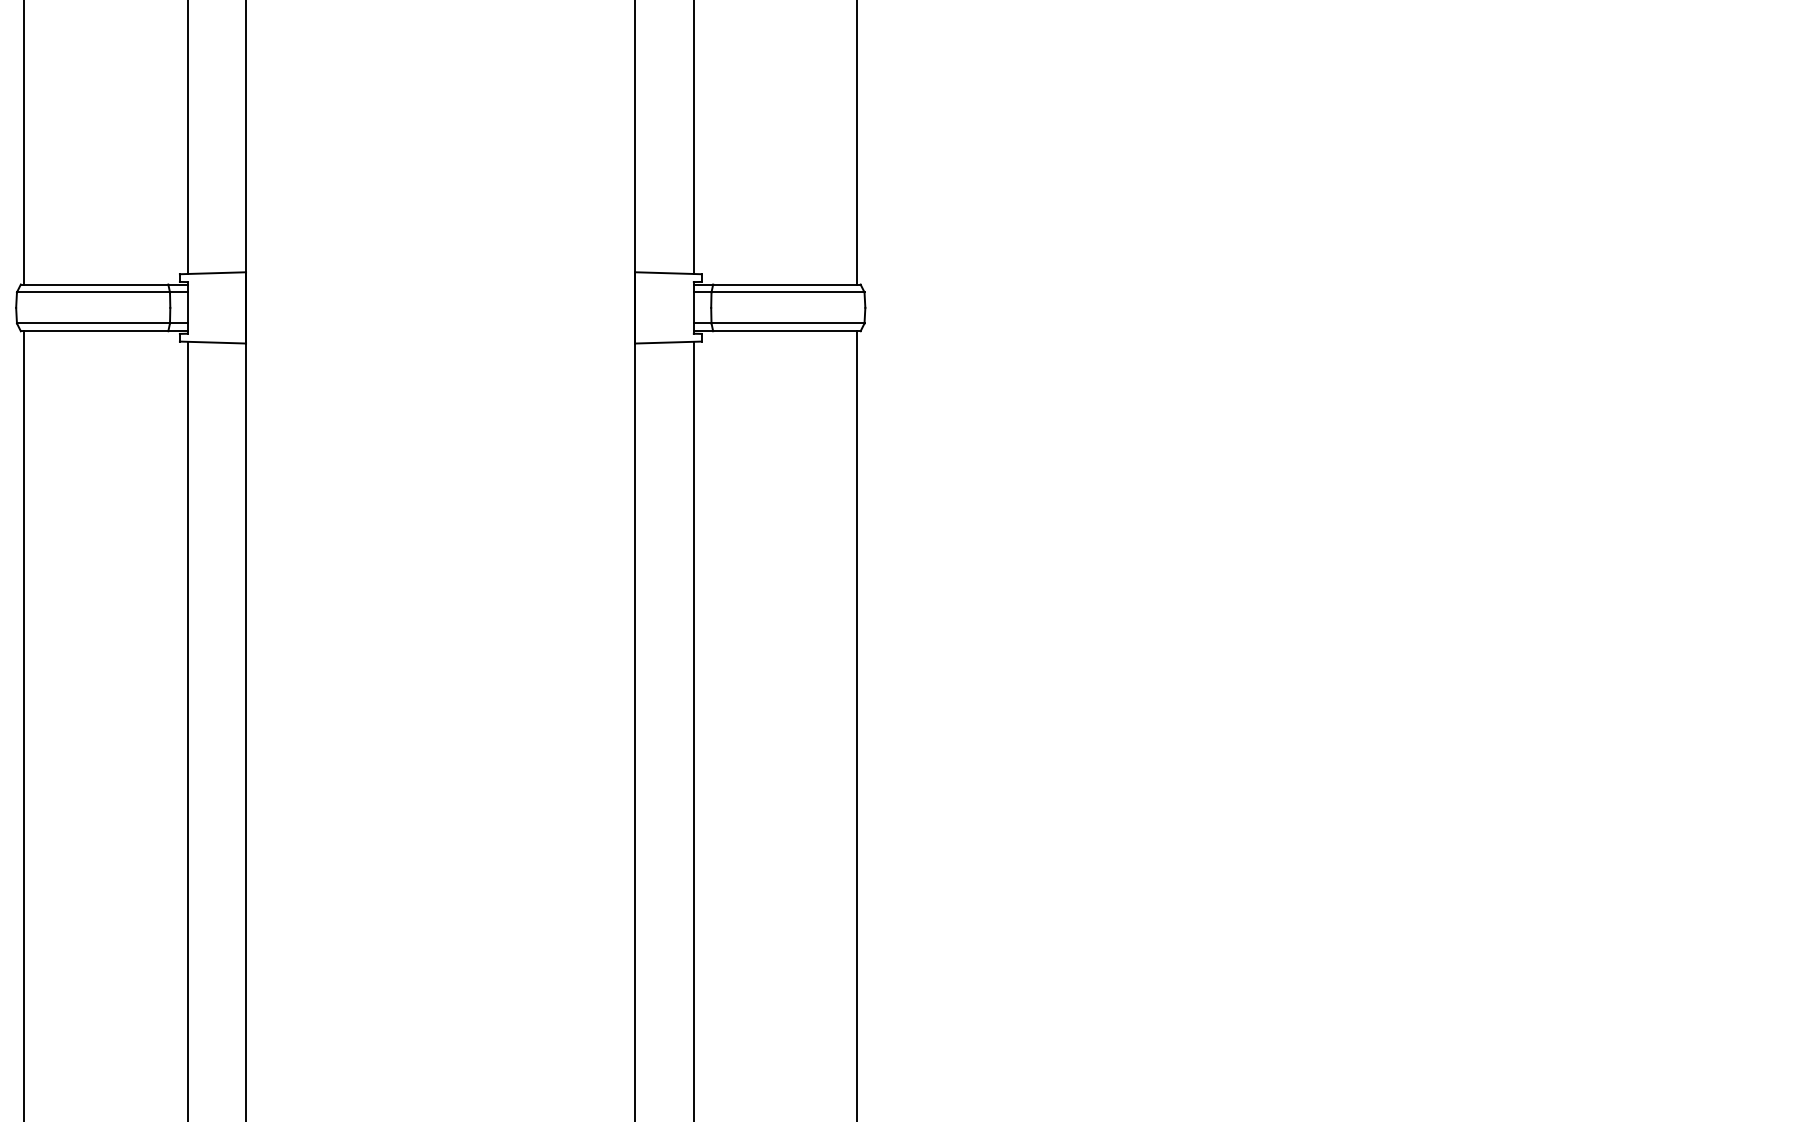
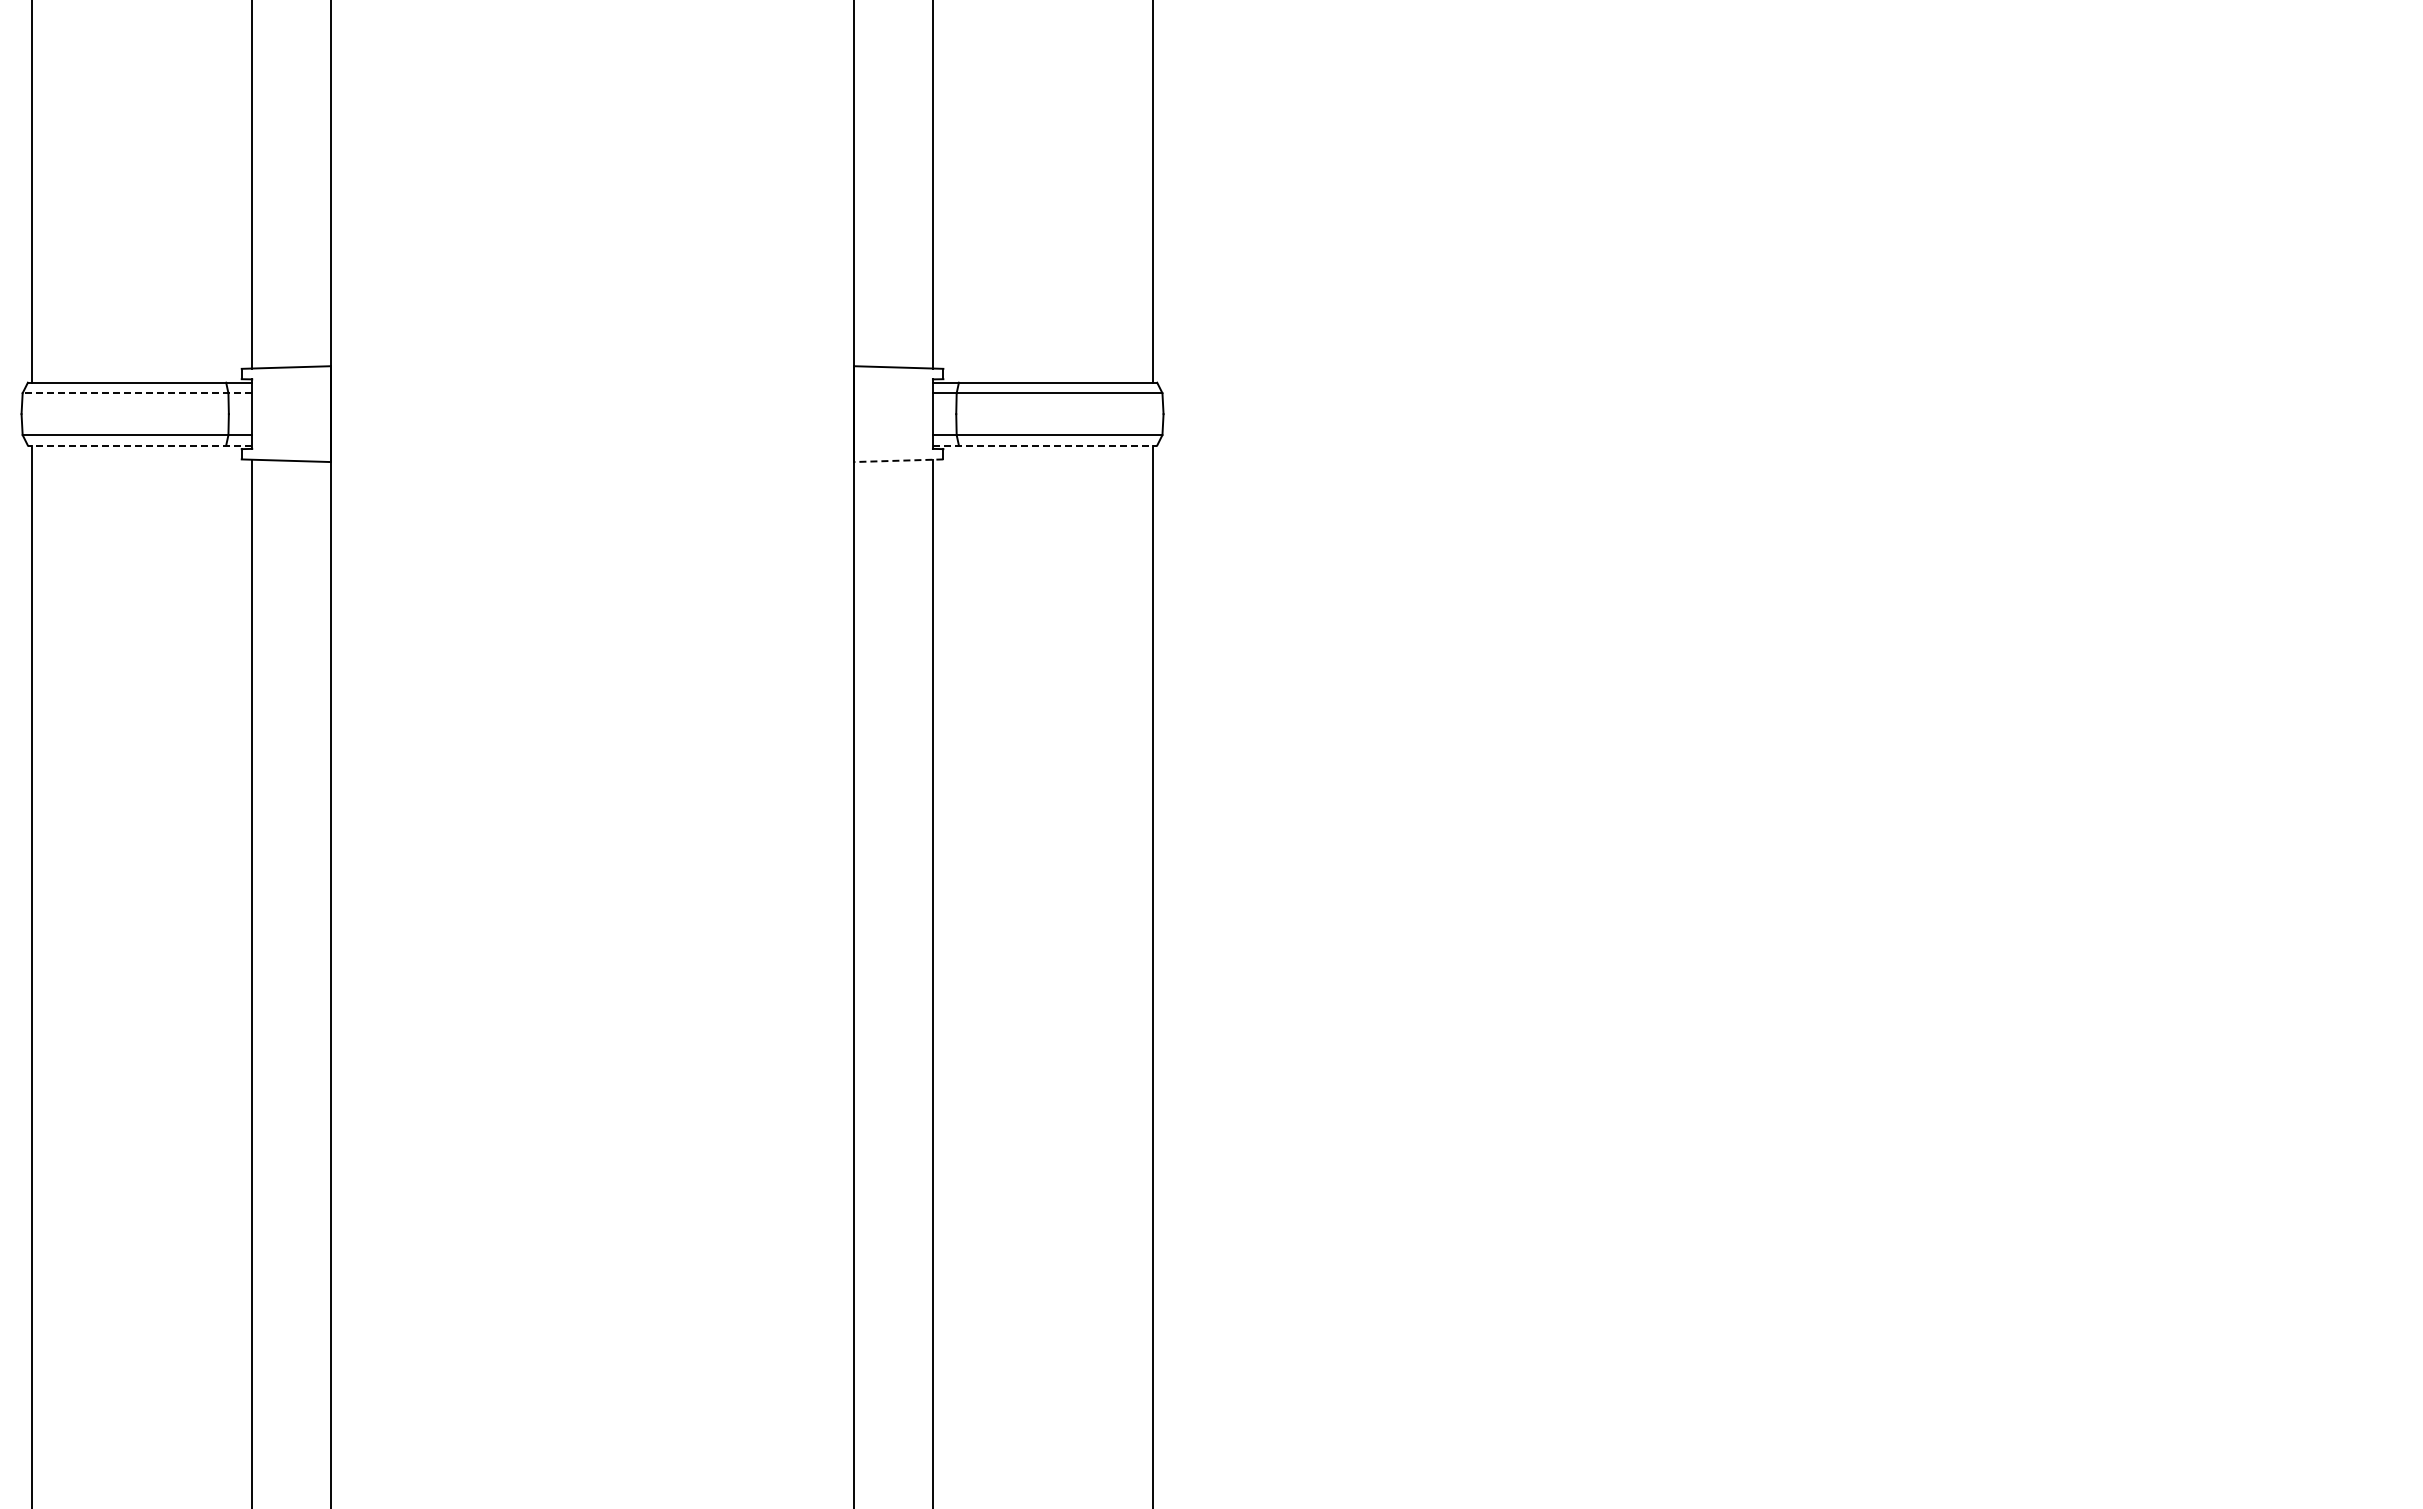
line: (102, 292) -> (137, 393), solid -> dashed
line: (103, 331) -> (139, 445), solid -> dashed
line: (777, 331) -> (1045, 445), solid -> dashed
line: (668, 342) -> (898, 460), solid -> dashed

